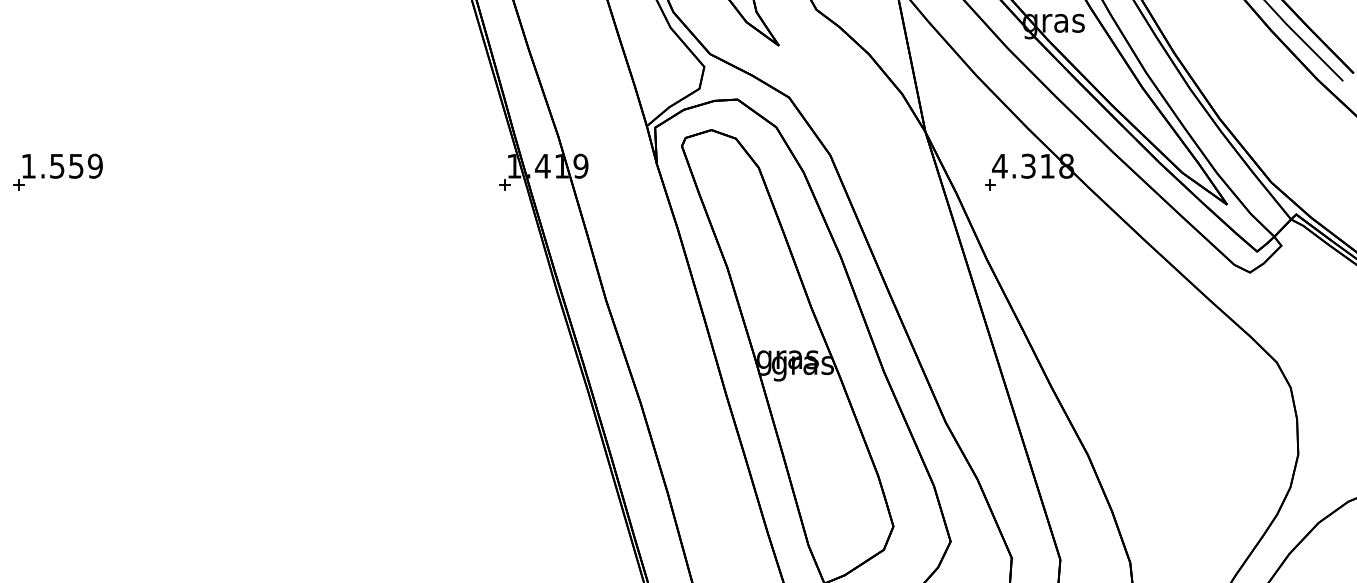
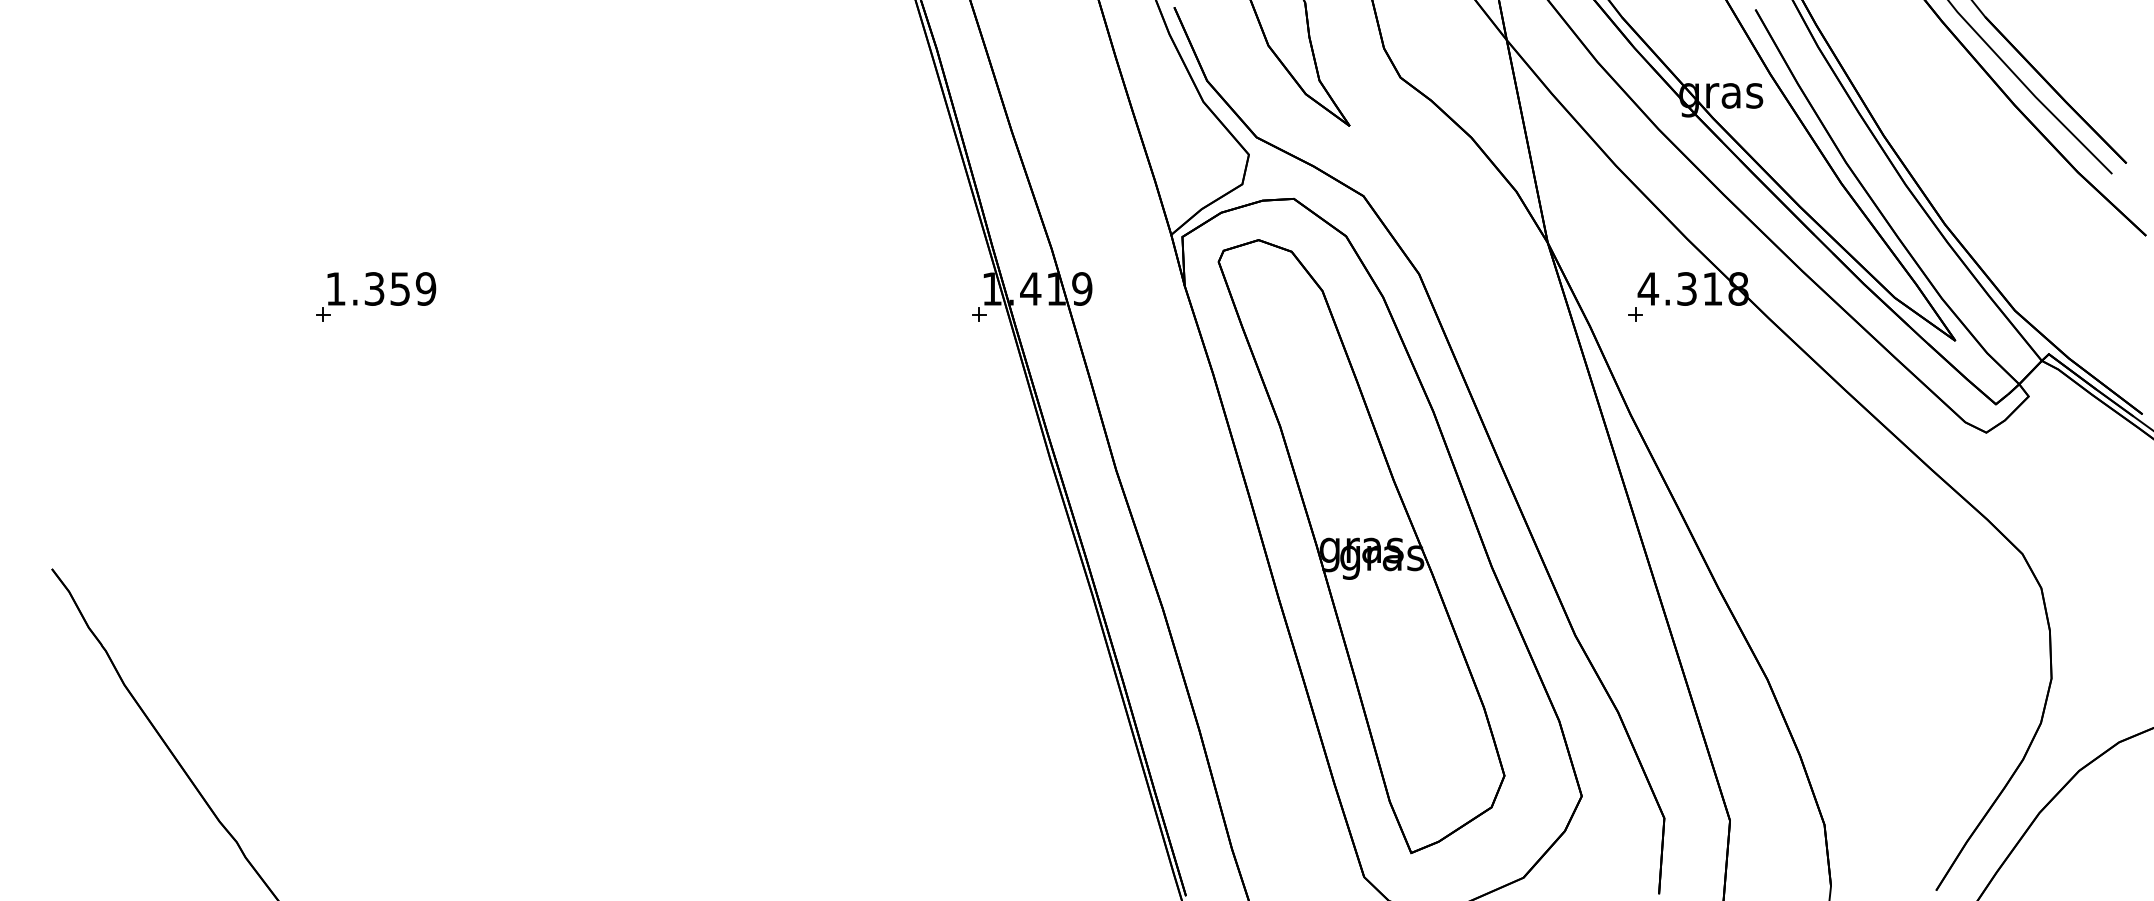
text: (57, 165) -> (374, 288), 1.559 -> 1.359

